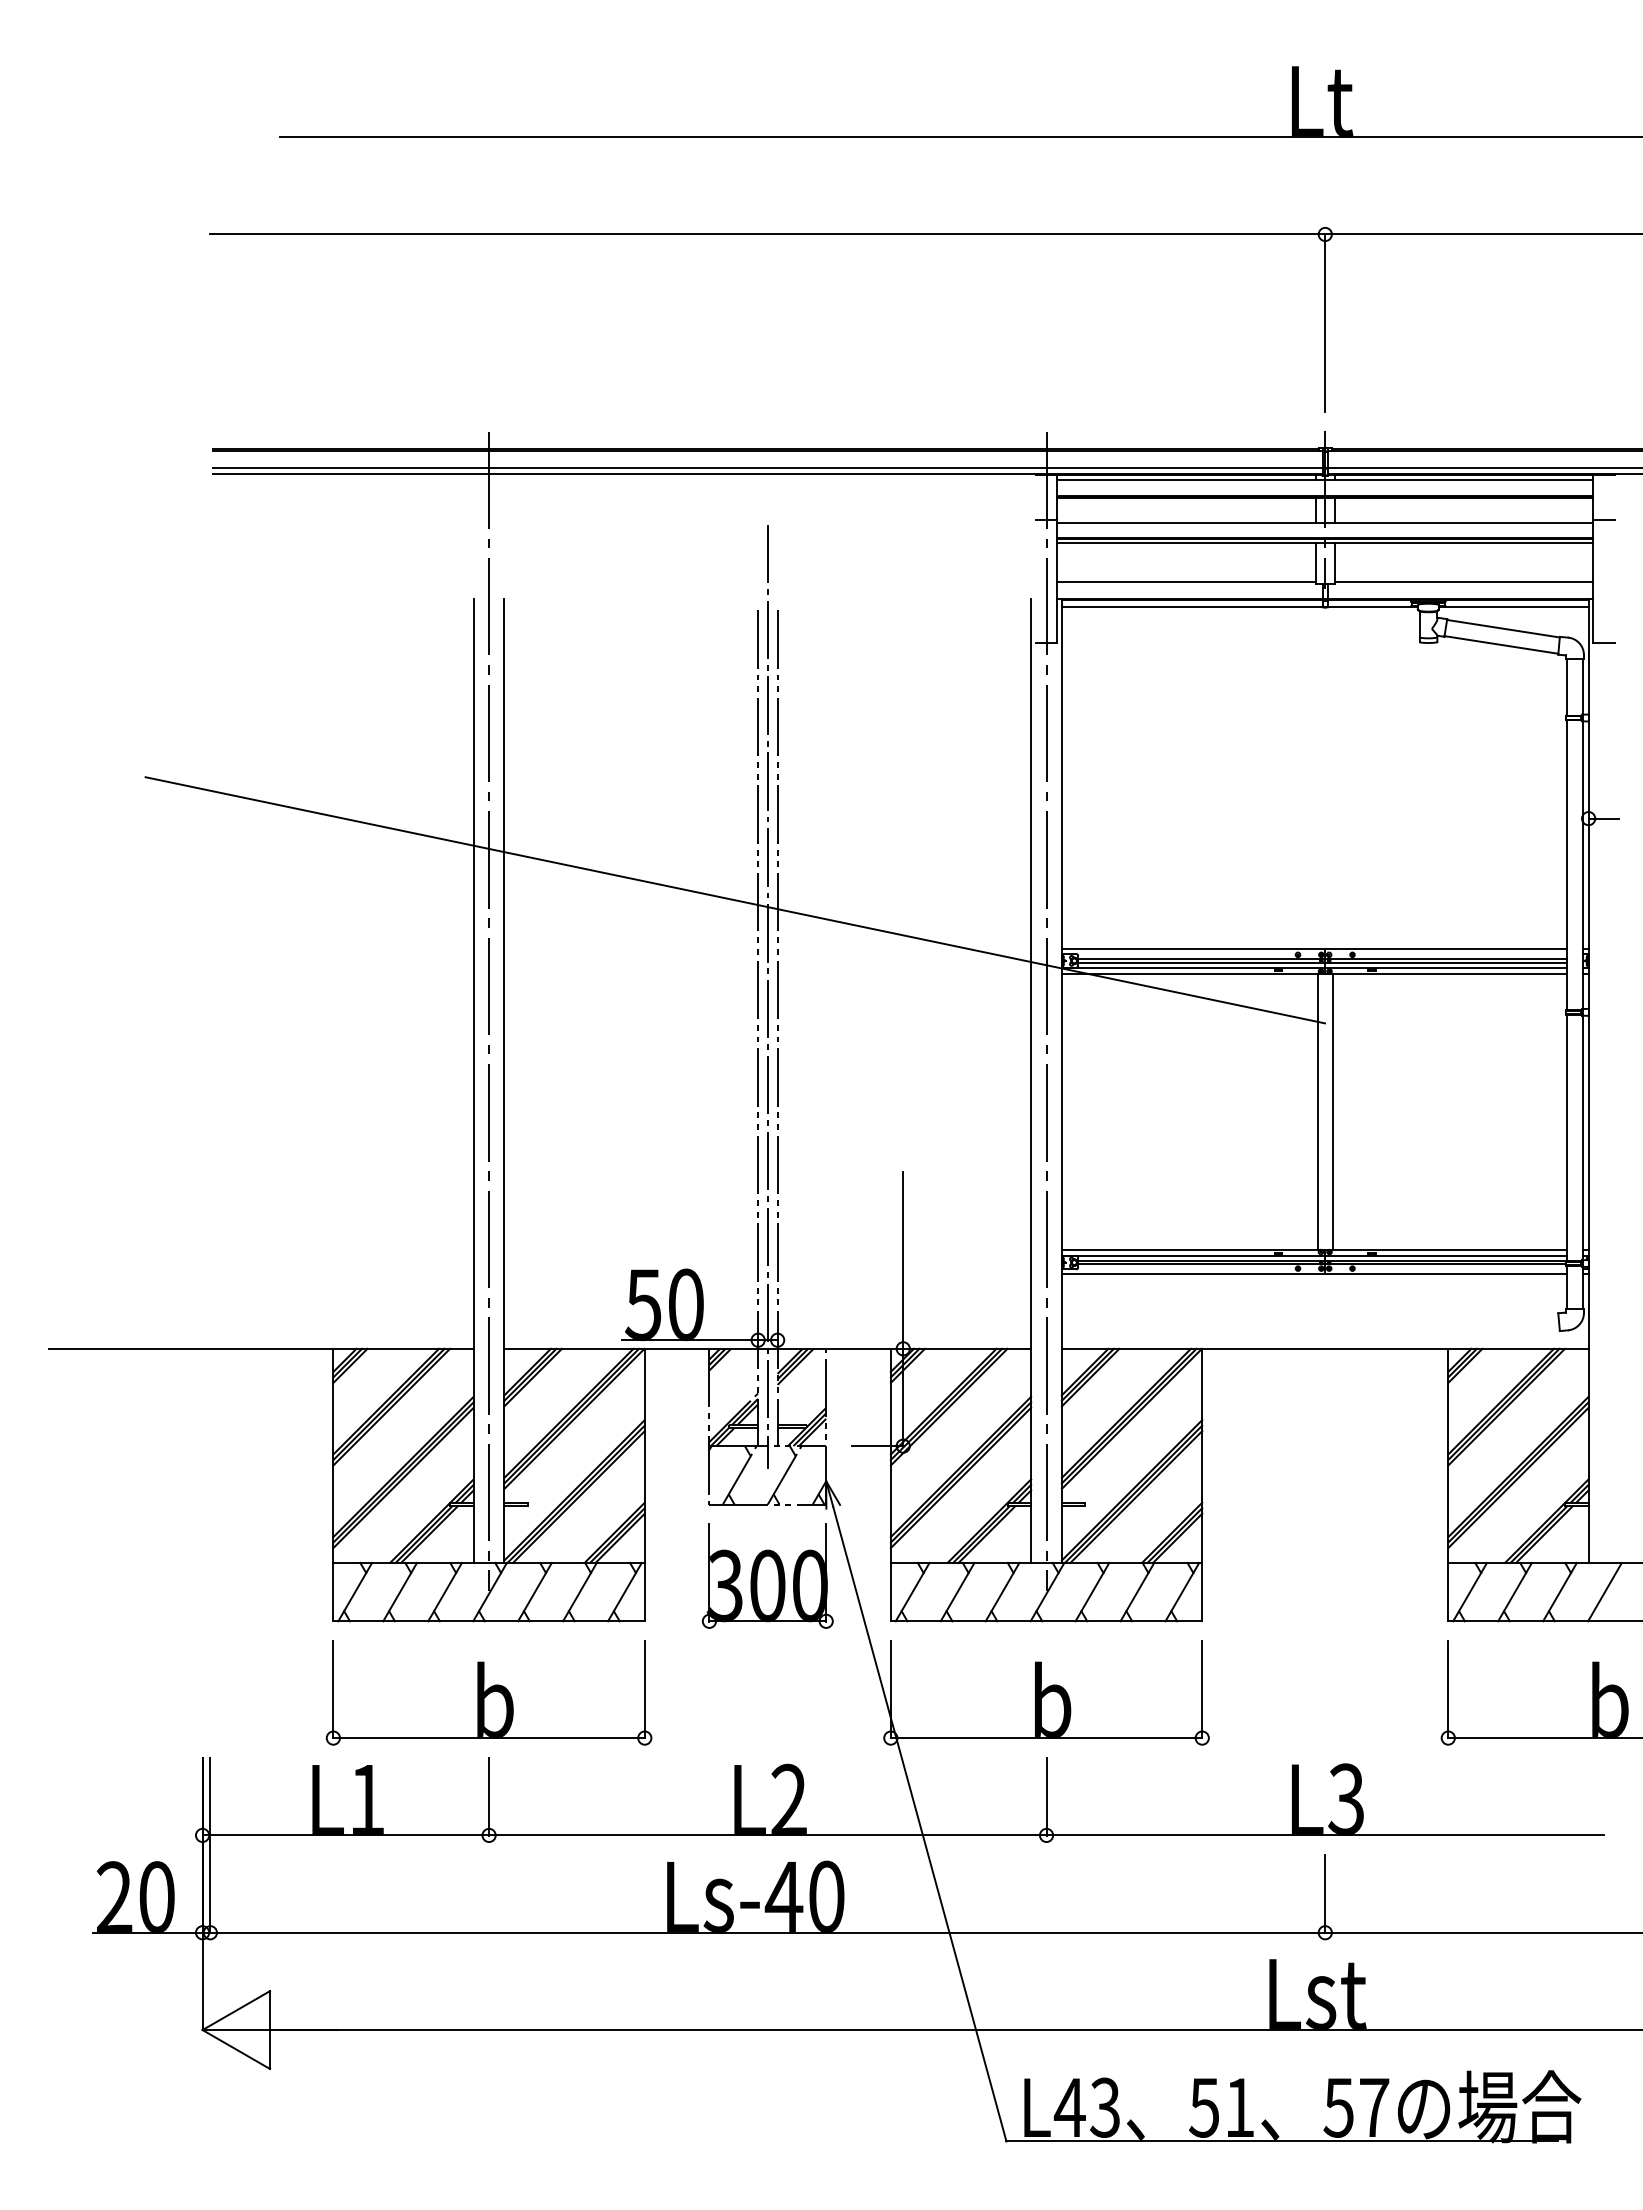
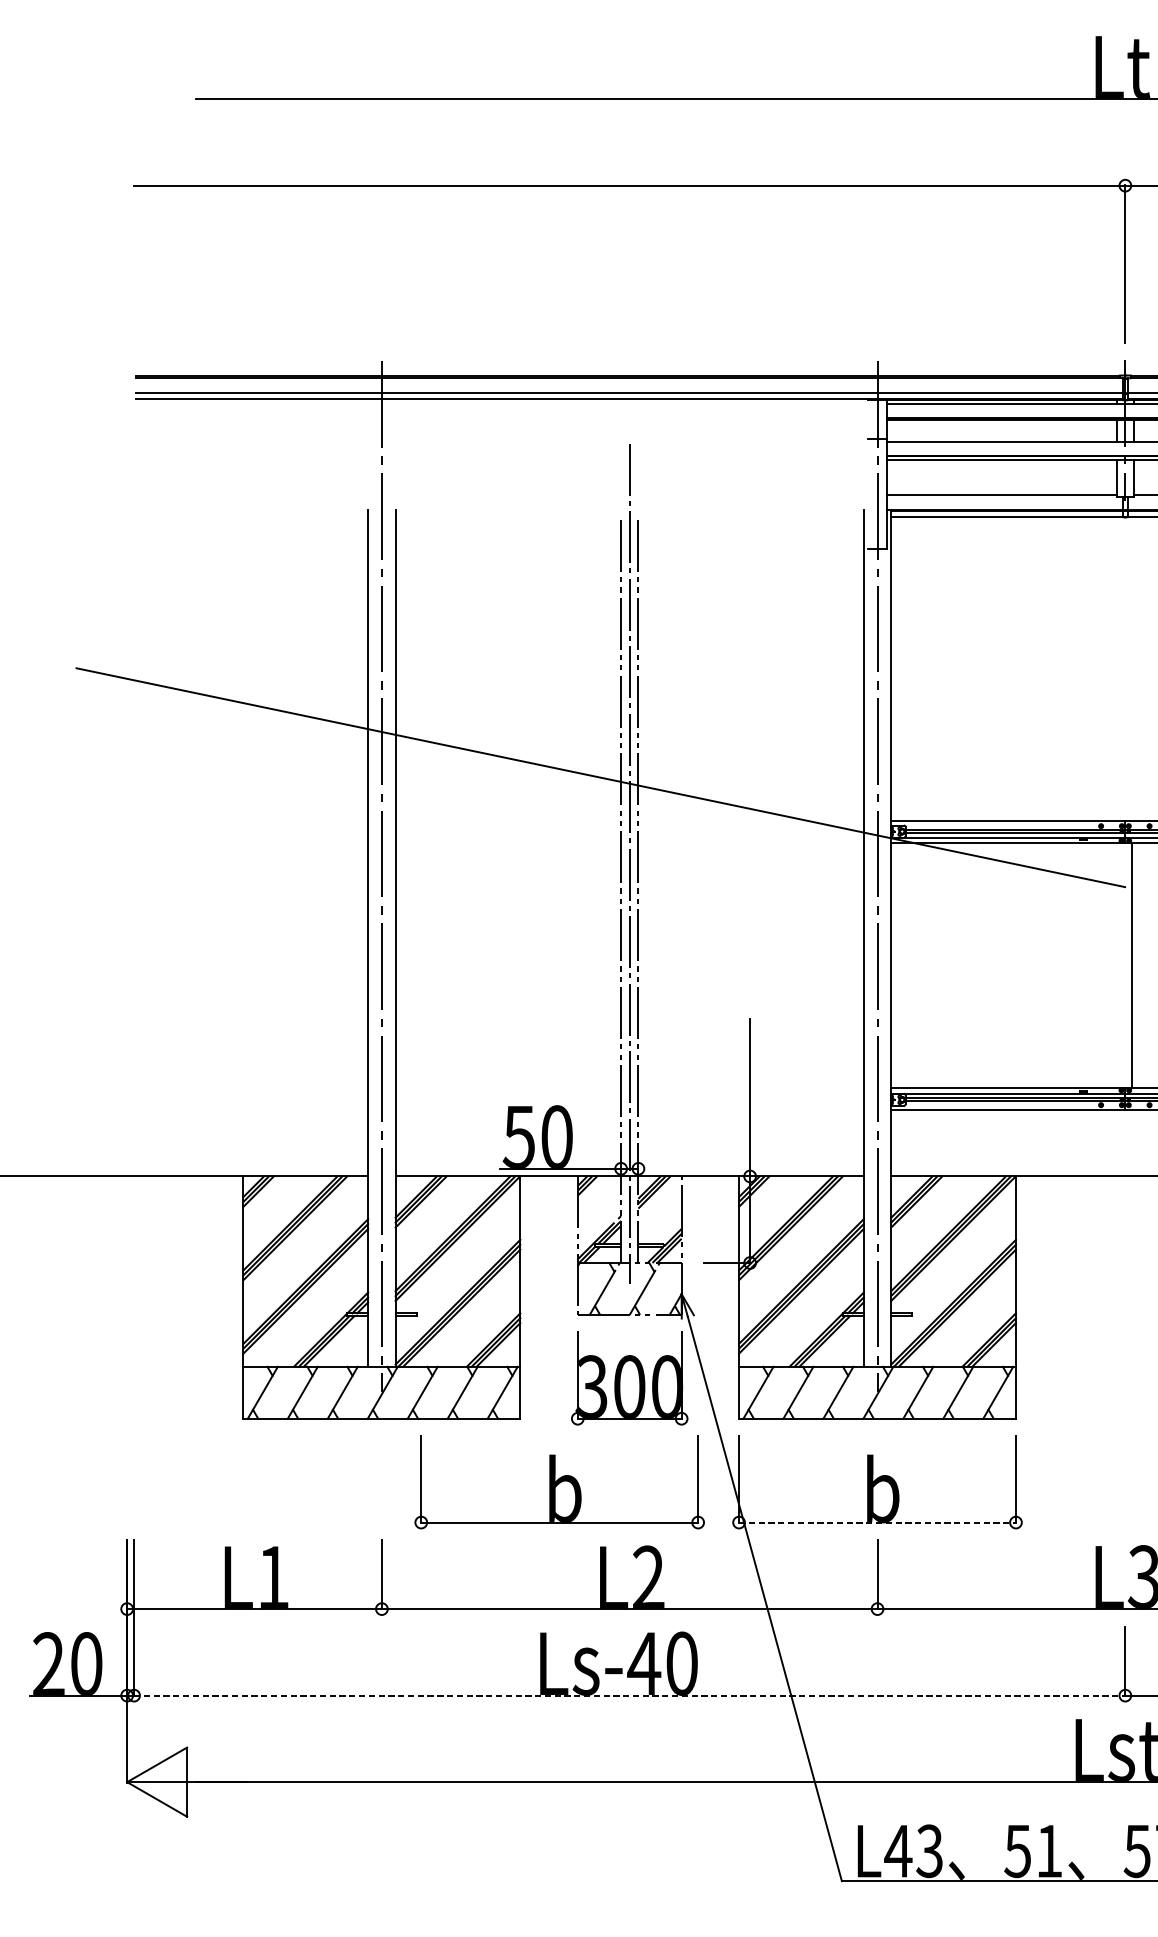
line: (1317, 1111) -> (1118, 965), removed
part: (488, 1692) -> (559, 1482), moved
line: (1046, 1738) -> (877, 1522), solid -> dashed
line: (768, 1932) -> (630, 1695), solid -> dashed

